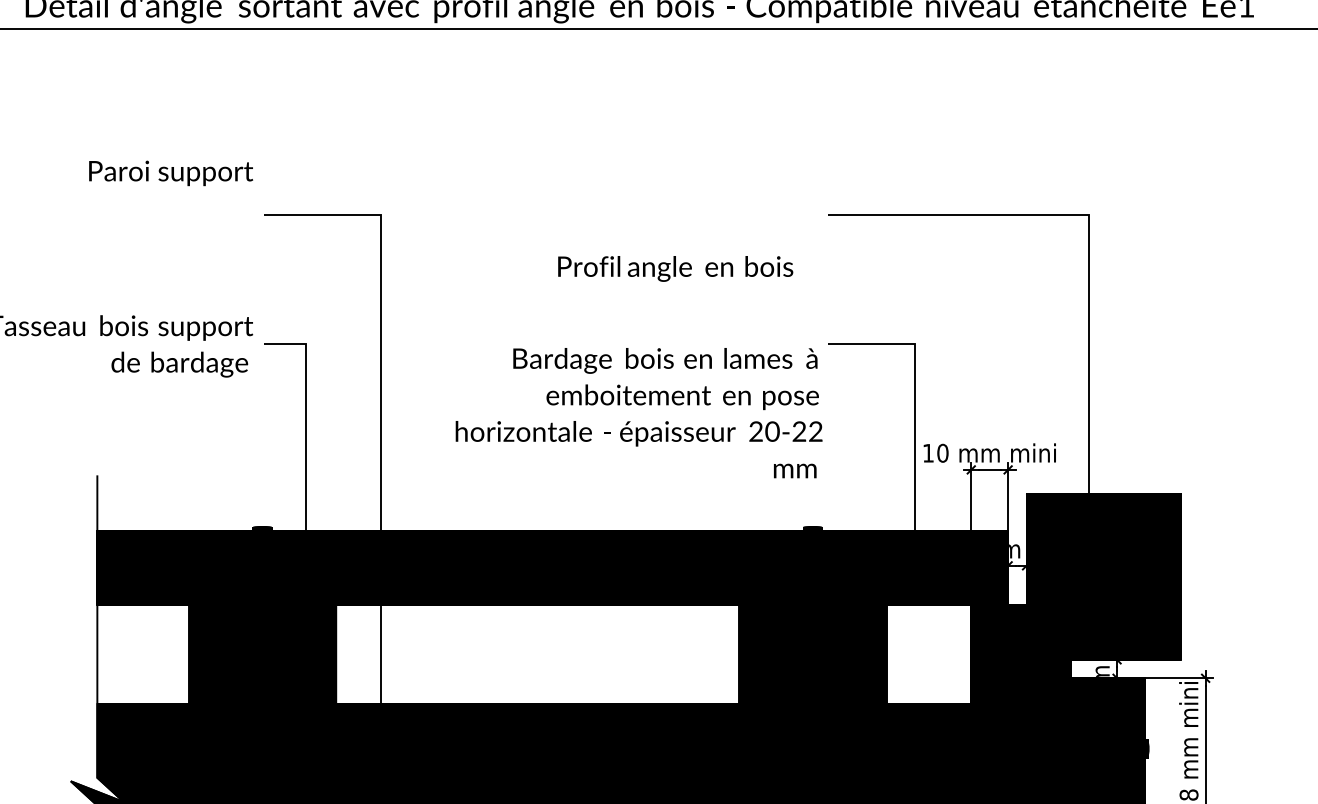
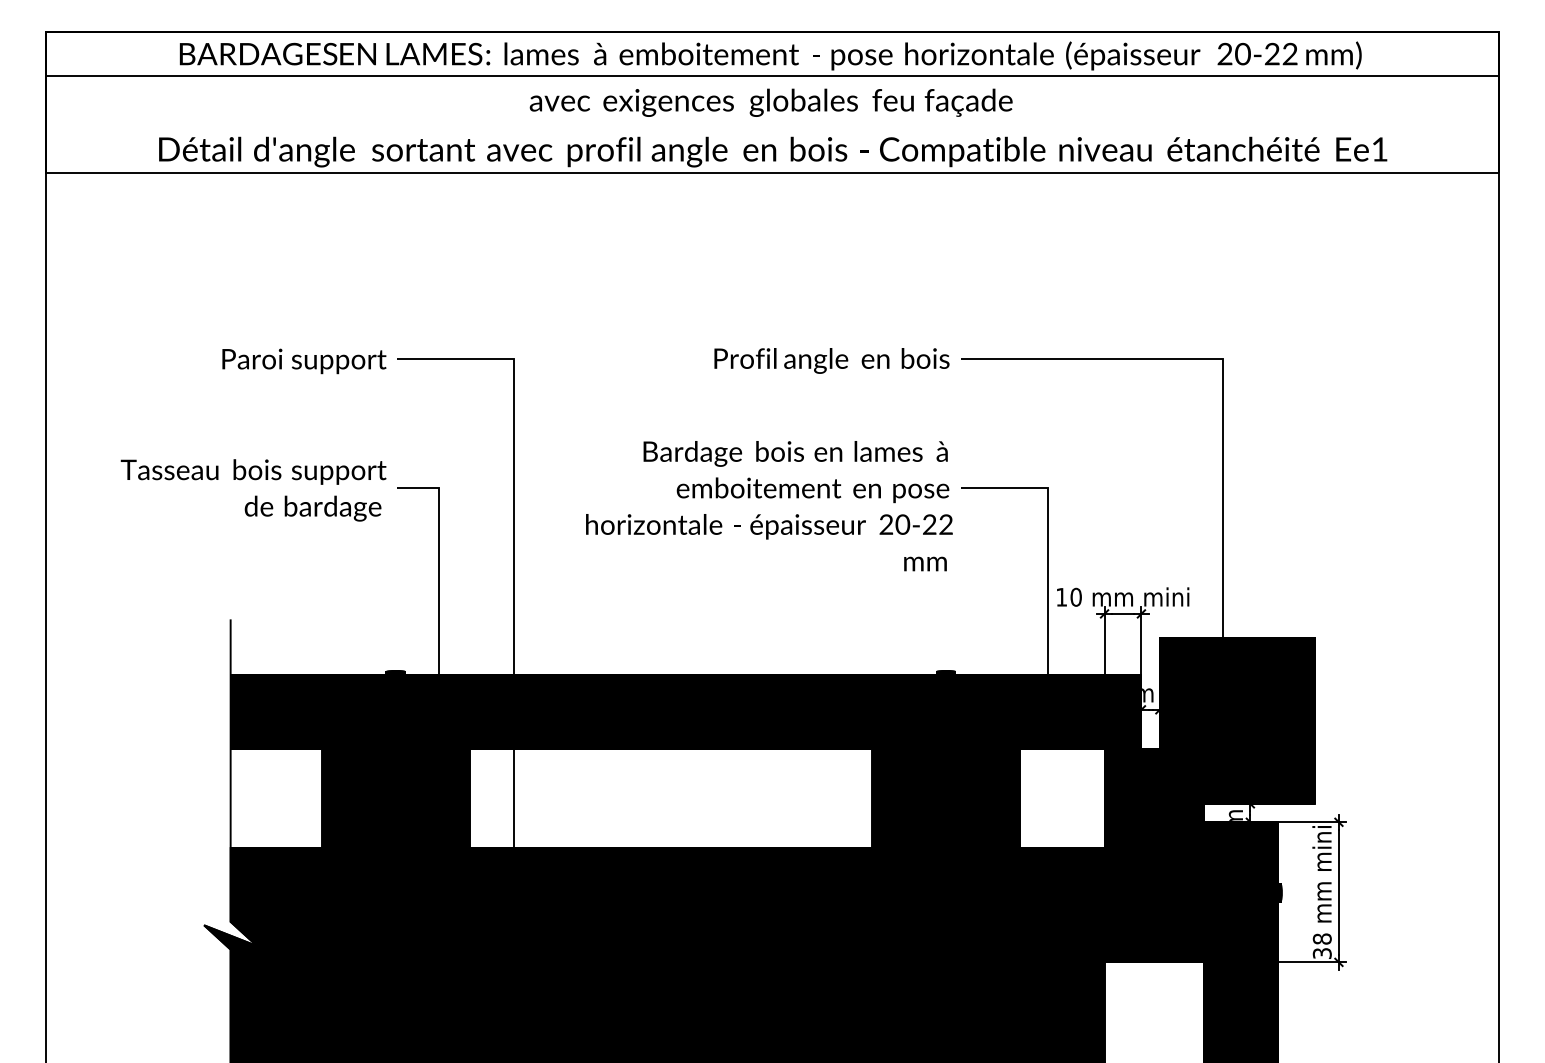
text: (171, 173) -> (304, 361), moved
text: (675, 268) -> (831, 360), moved
text: (639, 413) -> (769, 506), moved

